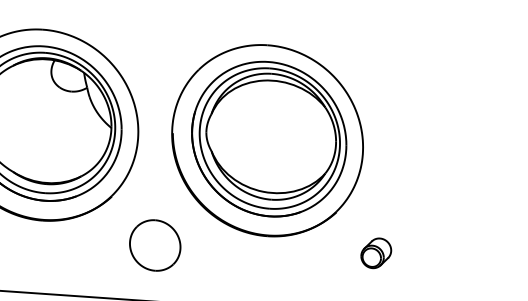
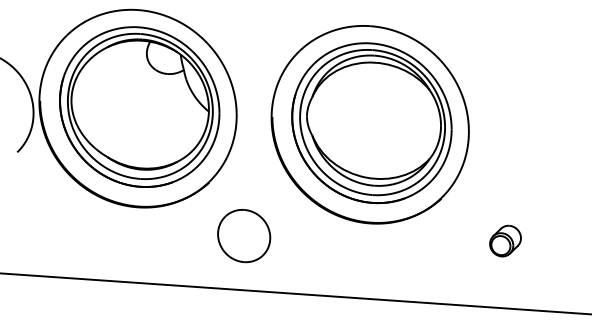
part: (155, 245) -> (244, 236), moved
part: (376, 252) -> (505, 240), moved

